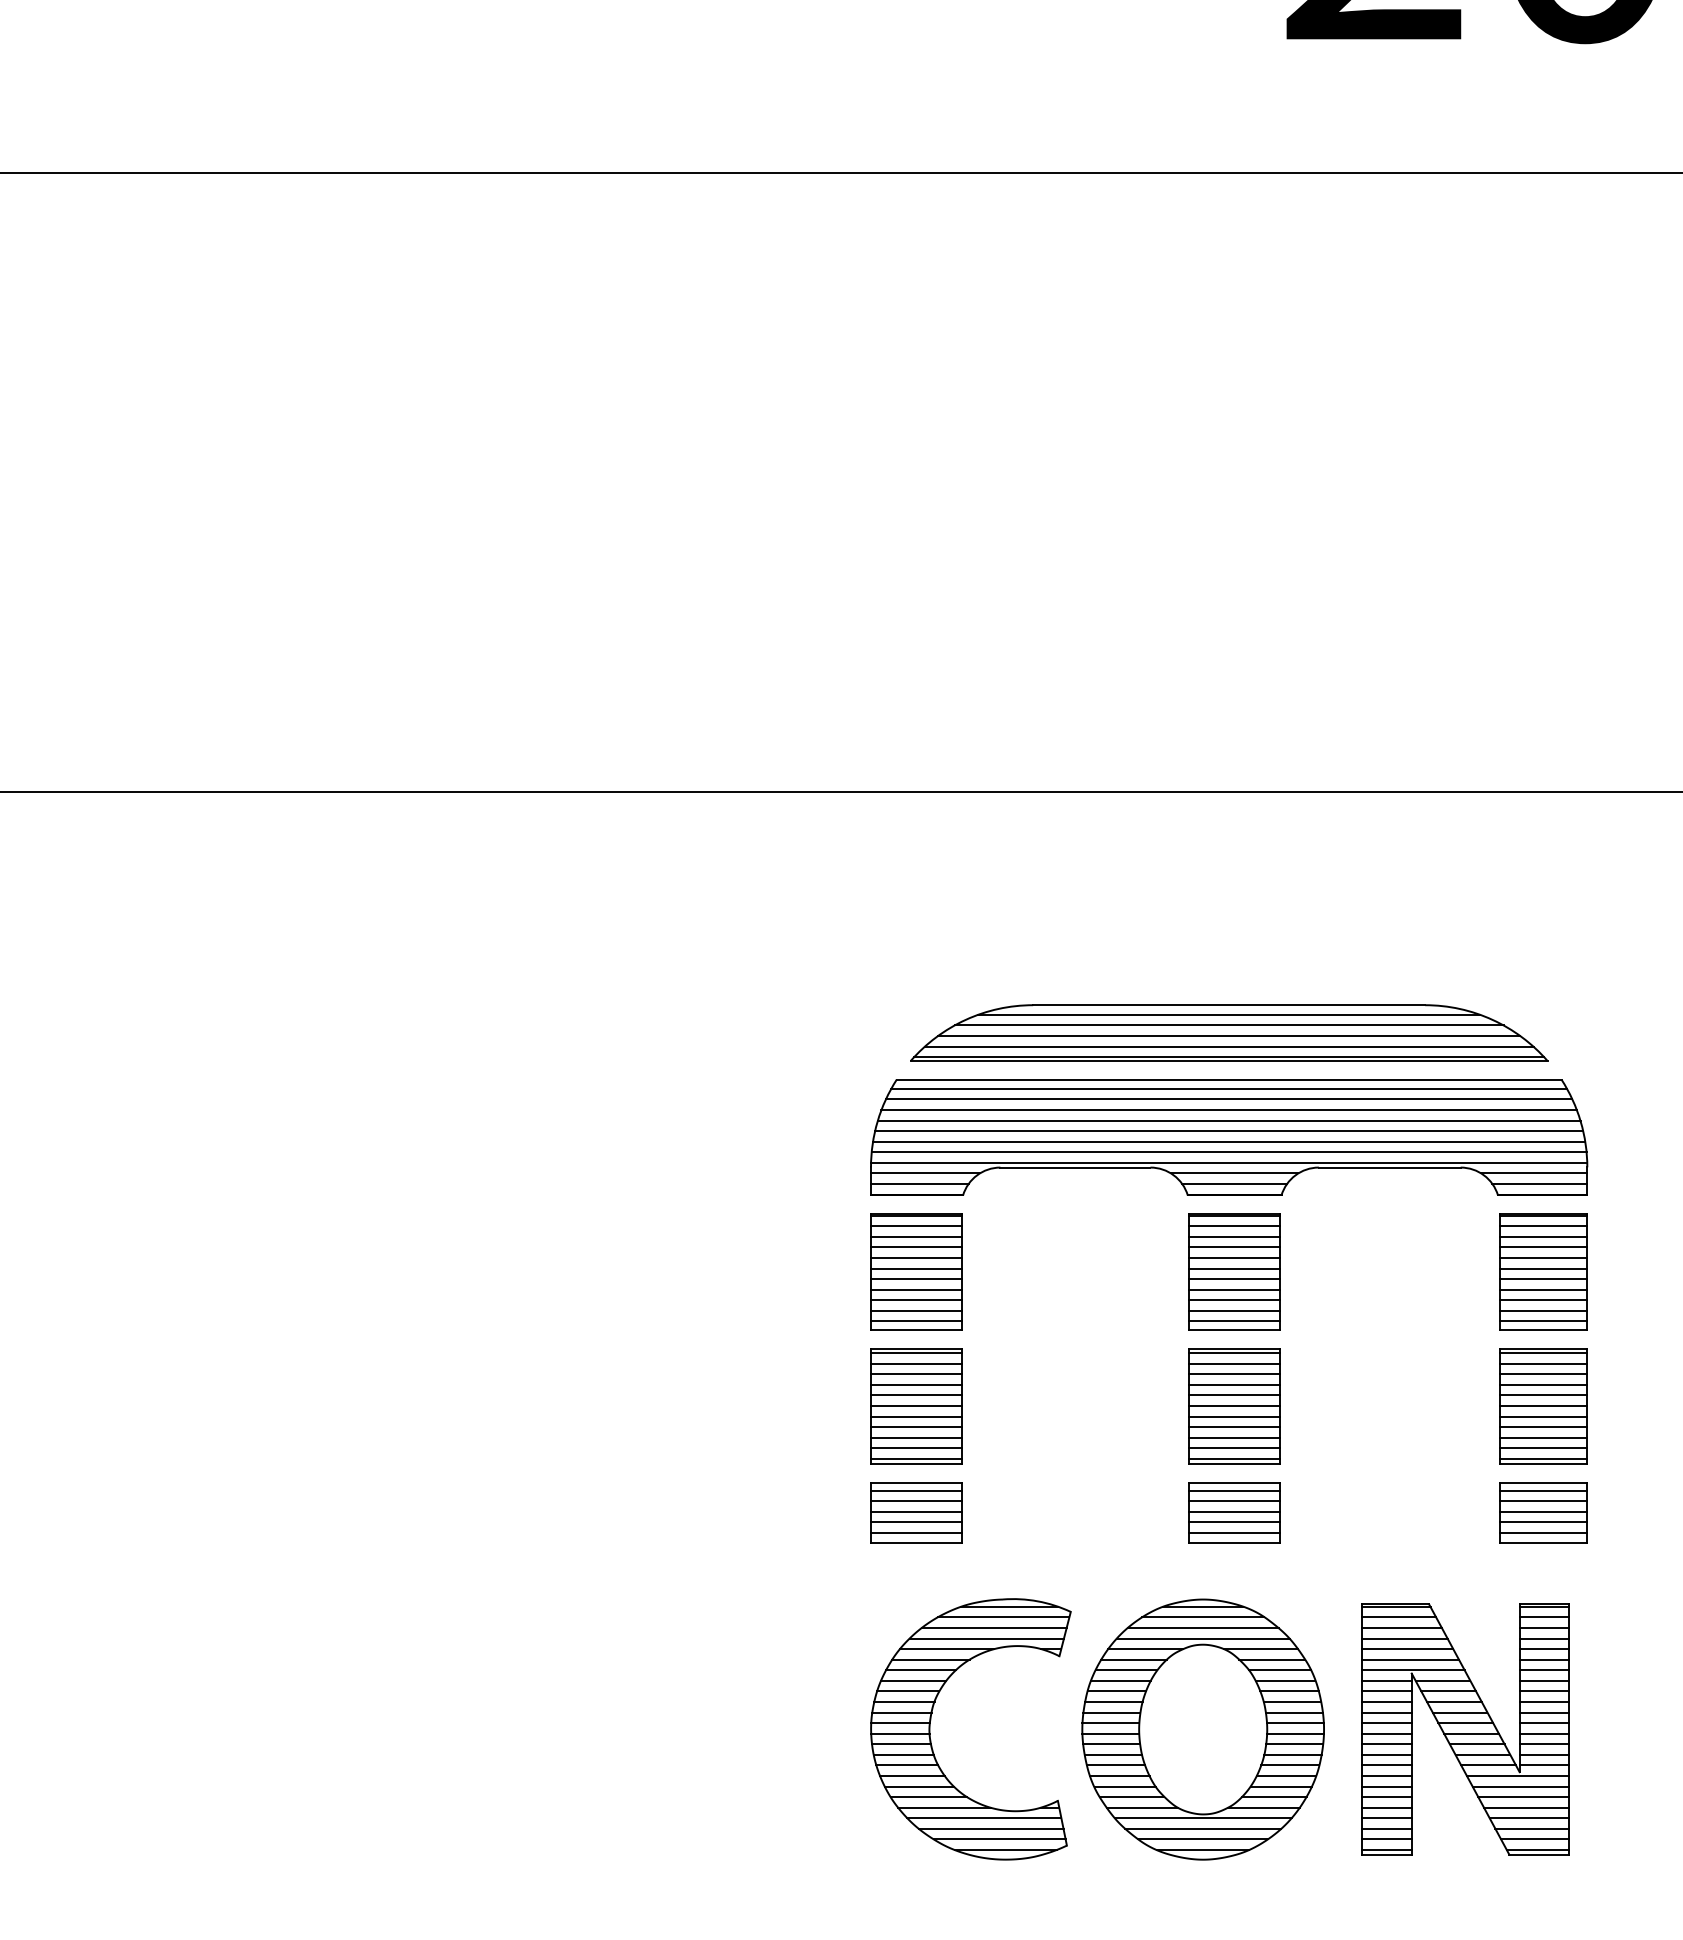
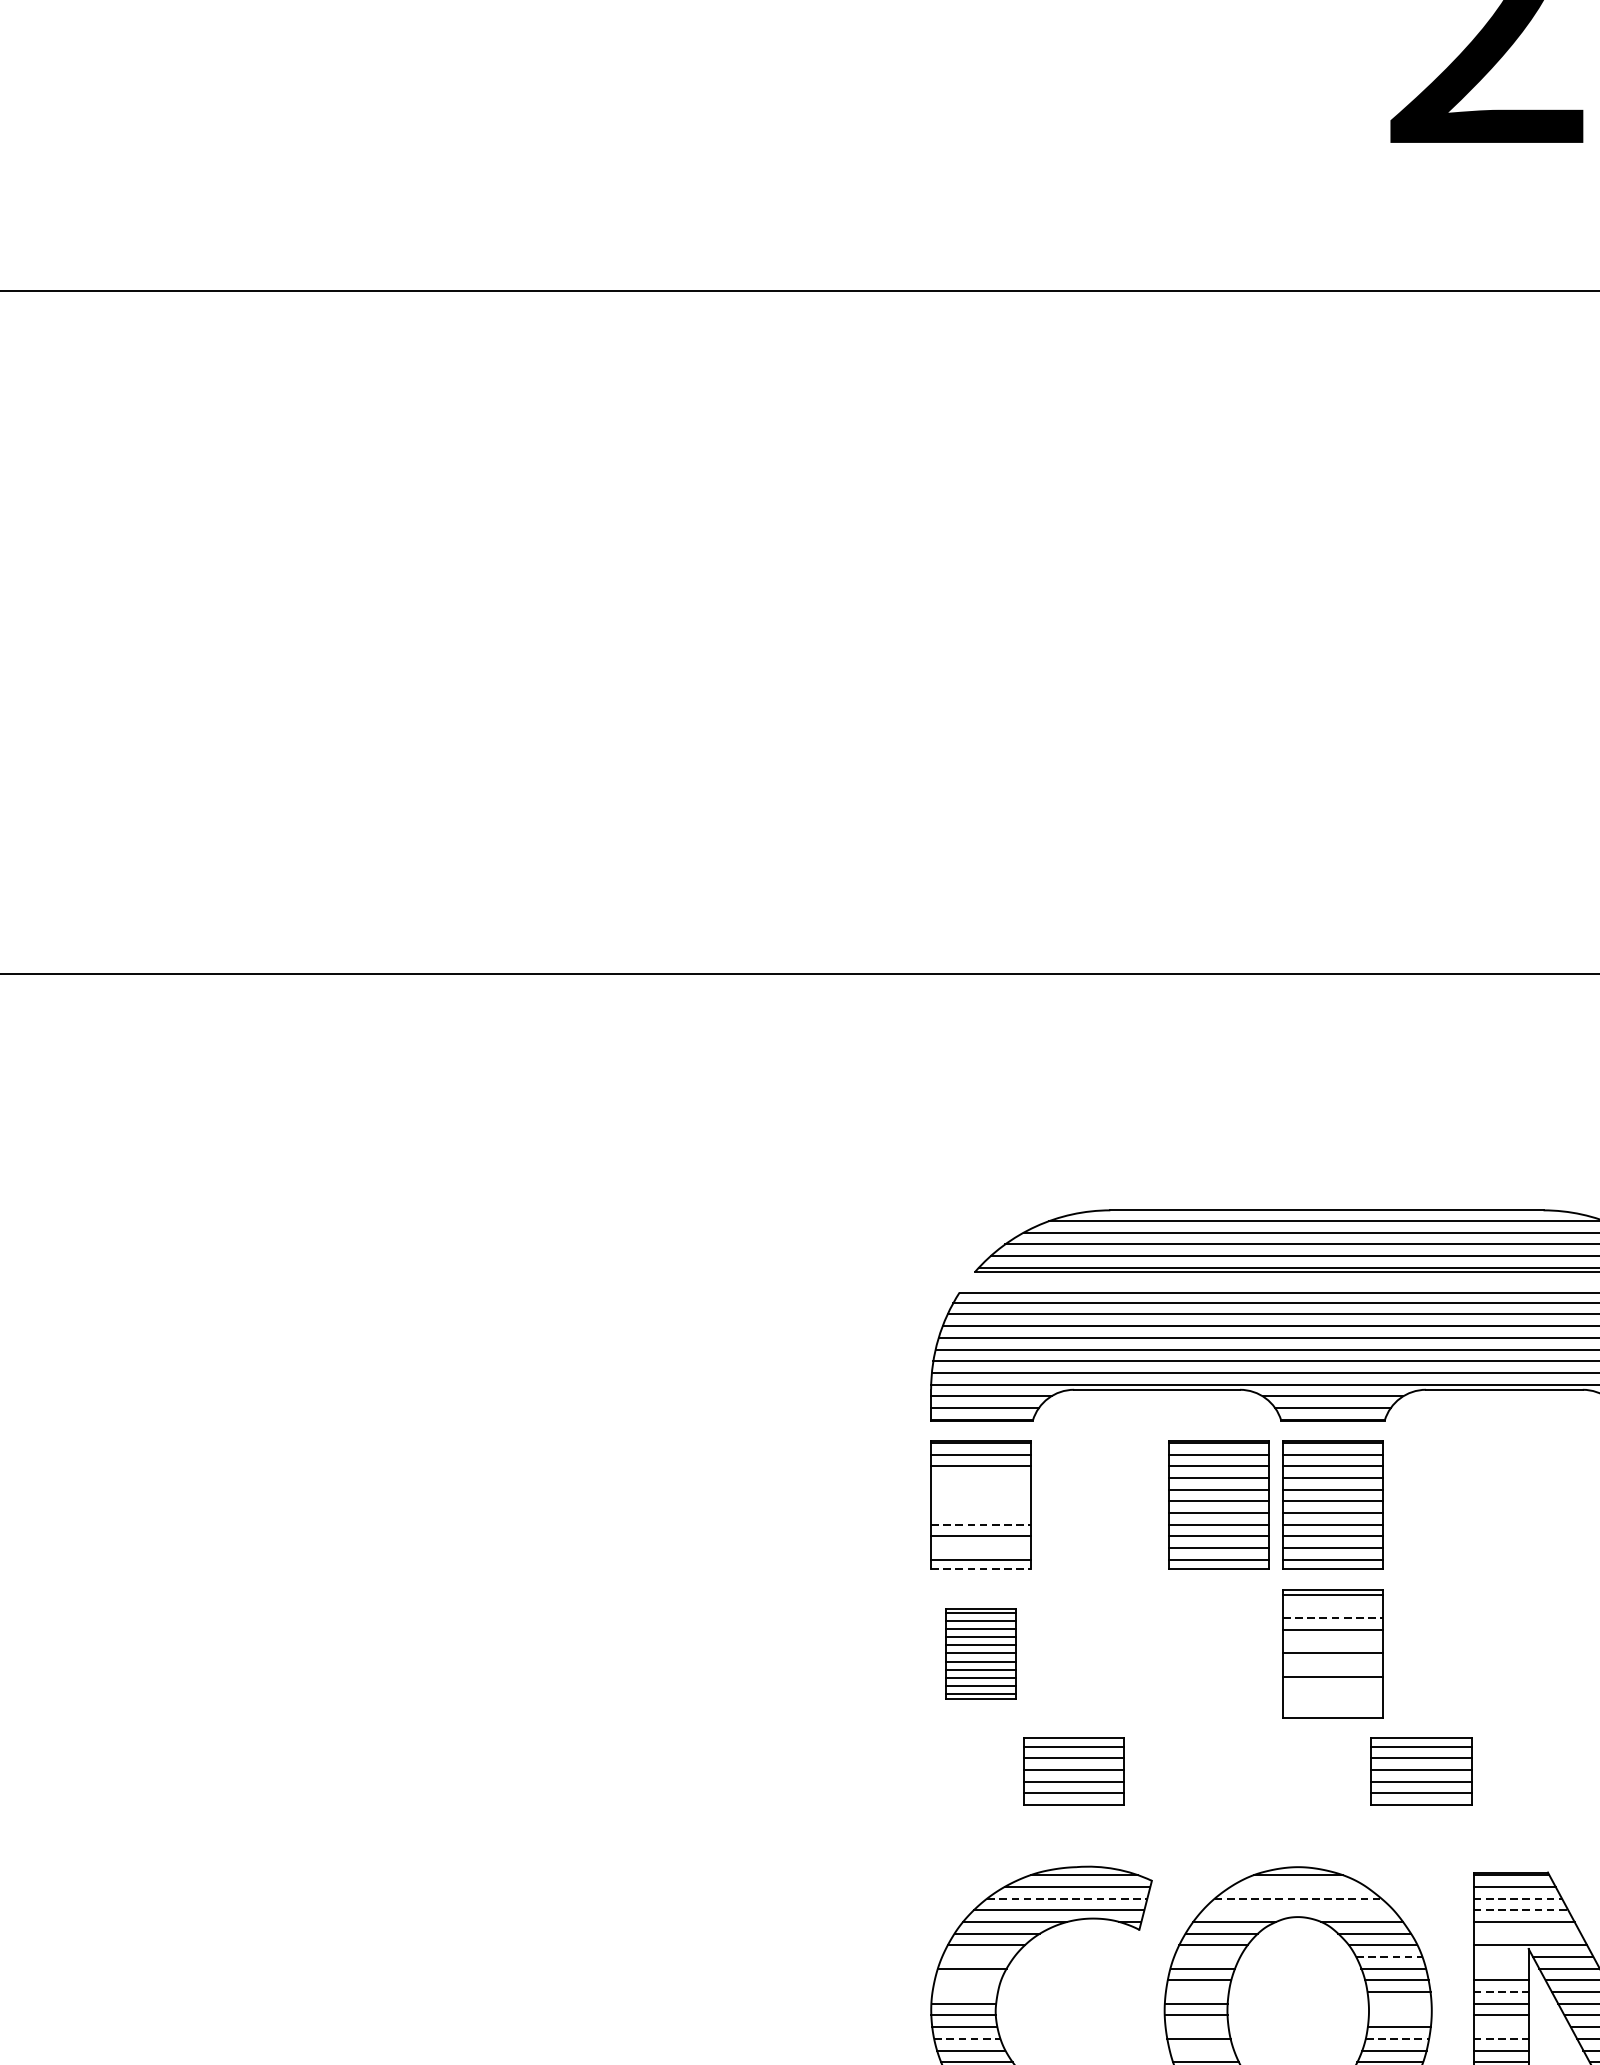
line: (916, 1247) -> (981, 1478), removed
line: (916, 1258) -> (981, 1490), removed
line: (916, 1268) -> (981, 1501), removed
part: (1131, 1271) -> (1218, 1504), added
line: (916, 1279) -> (981, 1513), removed
line: (916, 1289) -> (981, 1524), solid -> dashed
line: (916, 1310) -> (981, 1547), removed
line: (916, 1329) -> (981, 1568), solid -> dashed
line: (1234, 1363) -> (1332, 1606), removed
line: (1235, 1374) -> (1333, 1618), solid -> dashed
line: (1234, 1395) -> (1332, 1641), removed
part: (916, 1406) -> (981, 1653), size x0.7
line: (1234, 1416) -> (1332, 1664), removed
line: (1234, 1437) -> (1332, 1688), removed
line: (1234, 1448) -> (1332, 1700), removed
line: (1234, 1458) -> (1332, 1711), removed
part: (916, 1512) -> (1074, 1770), moved
part: (1234, 1512) -> (1421, 1770), moved
line: (1202, 1617) -> (1297, 1887), removed
line: (994, 1628) -> (1067, 1899), solid -> dashed
line: (1203, 1628) -> (1298, 1899), solid -> dashed
line: (1401, 1628) -> (1517, 1899), solid -> dashed
line: (1202, 1638) -> (1297, 1910), removed
line: (1404, 1638) -> (1520, 1910), solid -> dashed
line: (1410, 1659) -> (1527, 1933), removed
line: (913, 1680) -> (978, 1956), removed
line: (1120, 1680) -> (1206, 1956), removed
line: (1285, 1680) -> (1389, 1956), solid -> dashed
line: (1386, 1680) -> (1500, 1956), removed
line: (1386, 1691) -> (1500, 1968), removed
line: (904, 1701) -> (968, 1979), removed
line: (901, 1712) -> (964, 1991), removed
line: (1111, 1712) -> (1196, 1991), removed
line: (1386, 1712) -> (1500, 1991), solid -> dashed
line: (1295, 1723) -> (1400, 2004), removed
line: (1295, 1733) -> (1400, 2015), removed
line: (1111, 1744) -> (1196, 2027), removed
line: (1386, 1744) -> (1500, 2027), removed
line: (904, 1754) -> (968, 2038), solid -> dashed
line: (1293, 1754) -> (1398, 2038), solid -> dashed
line: (1386, 1754) -> (1500, 2038), solid -> dashed
line: (1115, 1765) -> (1201, 2050), removed

